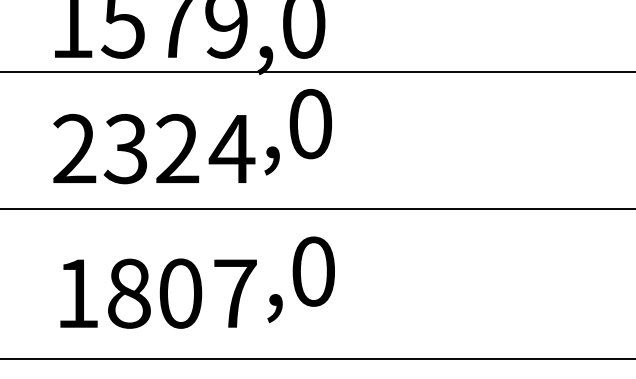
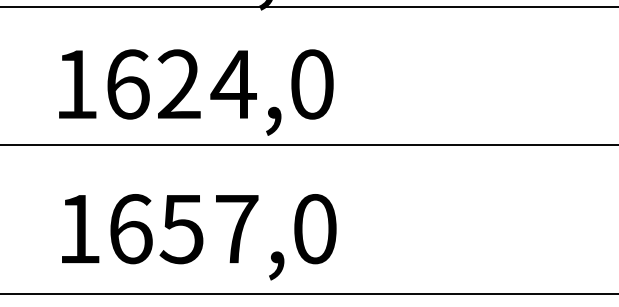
text: (297, 132) -> (299, 92), moved
text: (100, 149) -> (102, 84), 232 -> 162
text: (300, 279) -> (302, 236), moved
text: (155, 293) -> (157, 228), 180 -> 165

